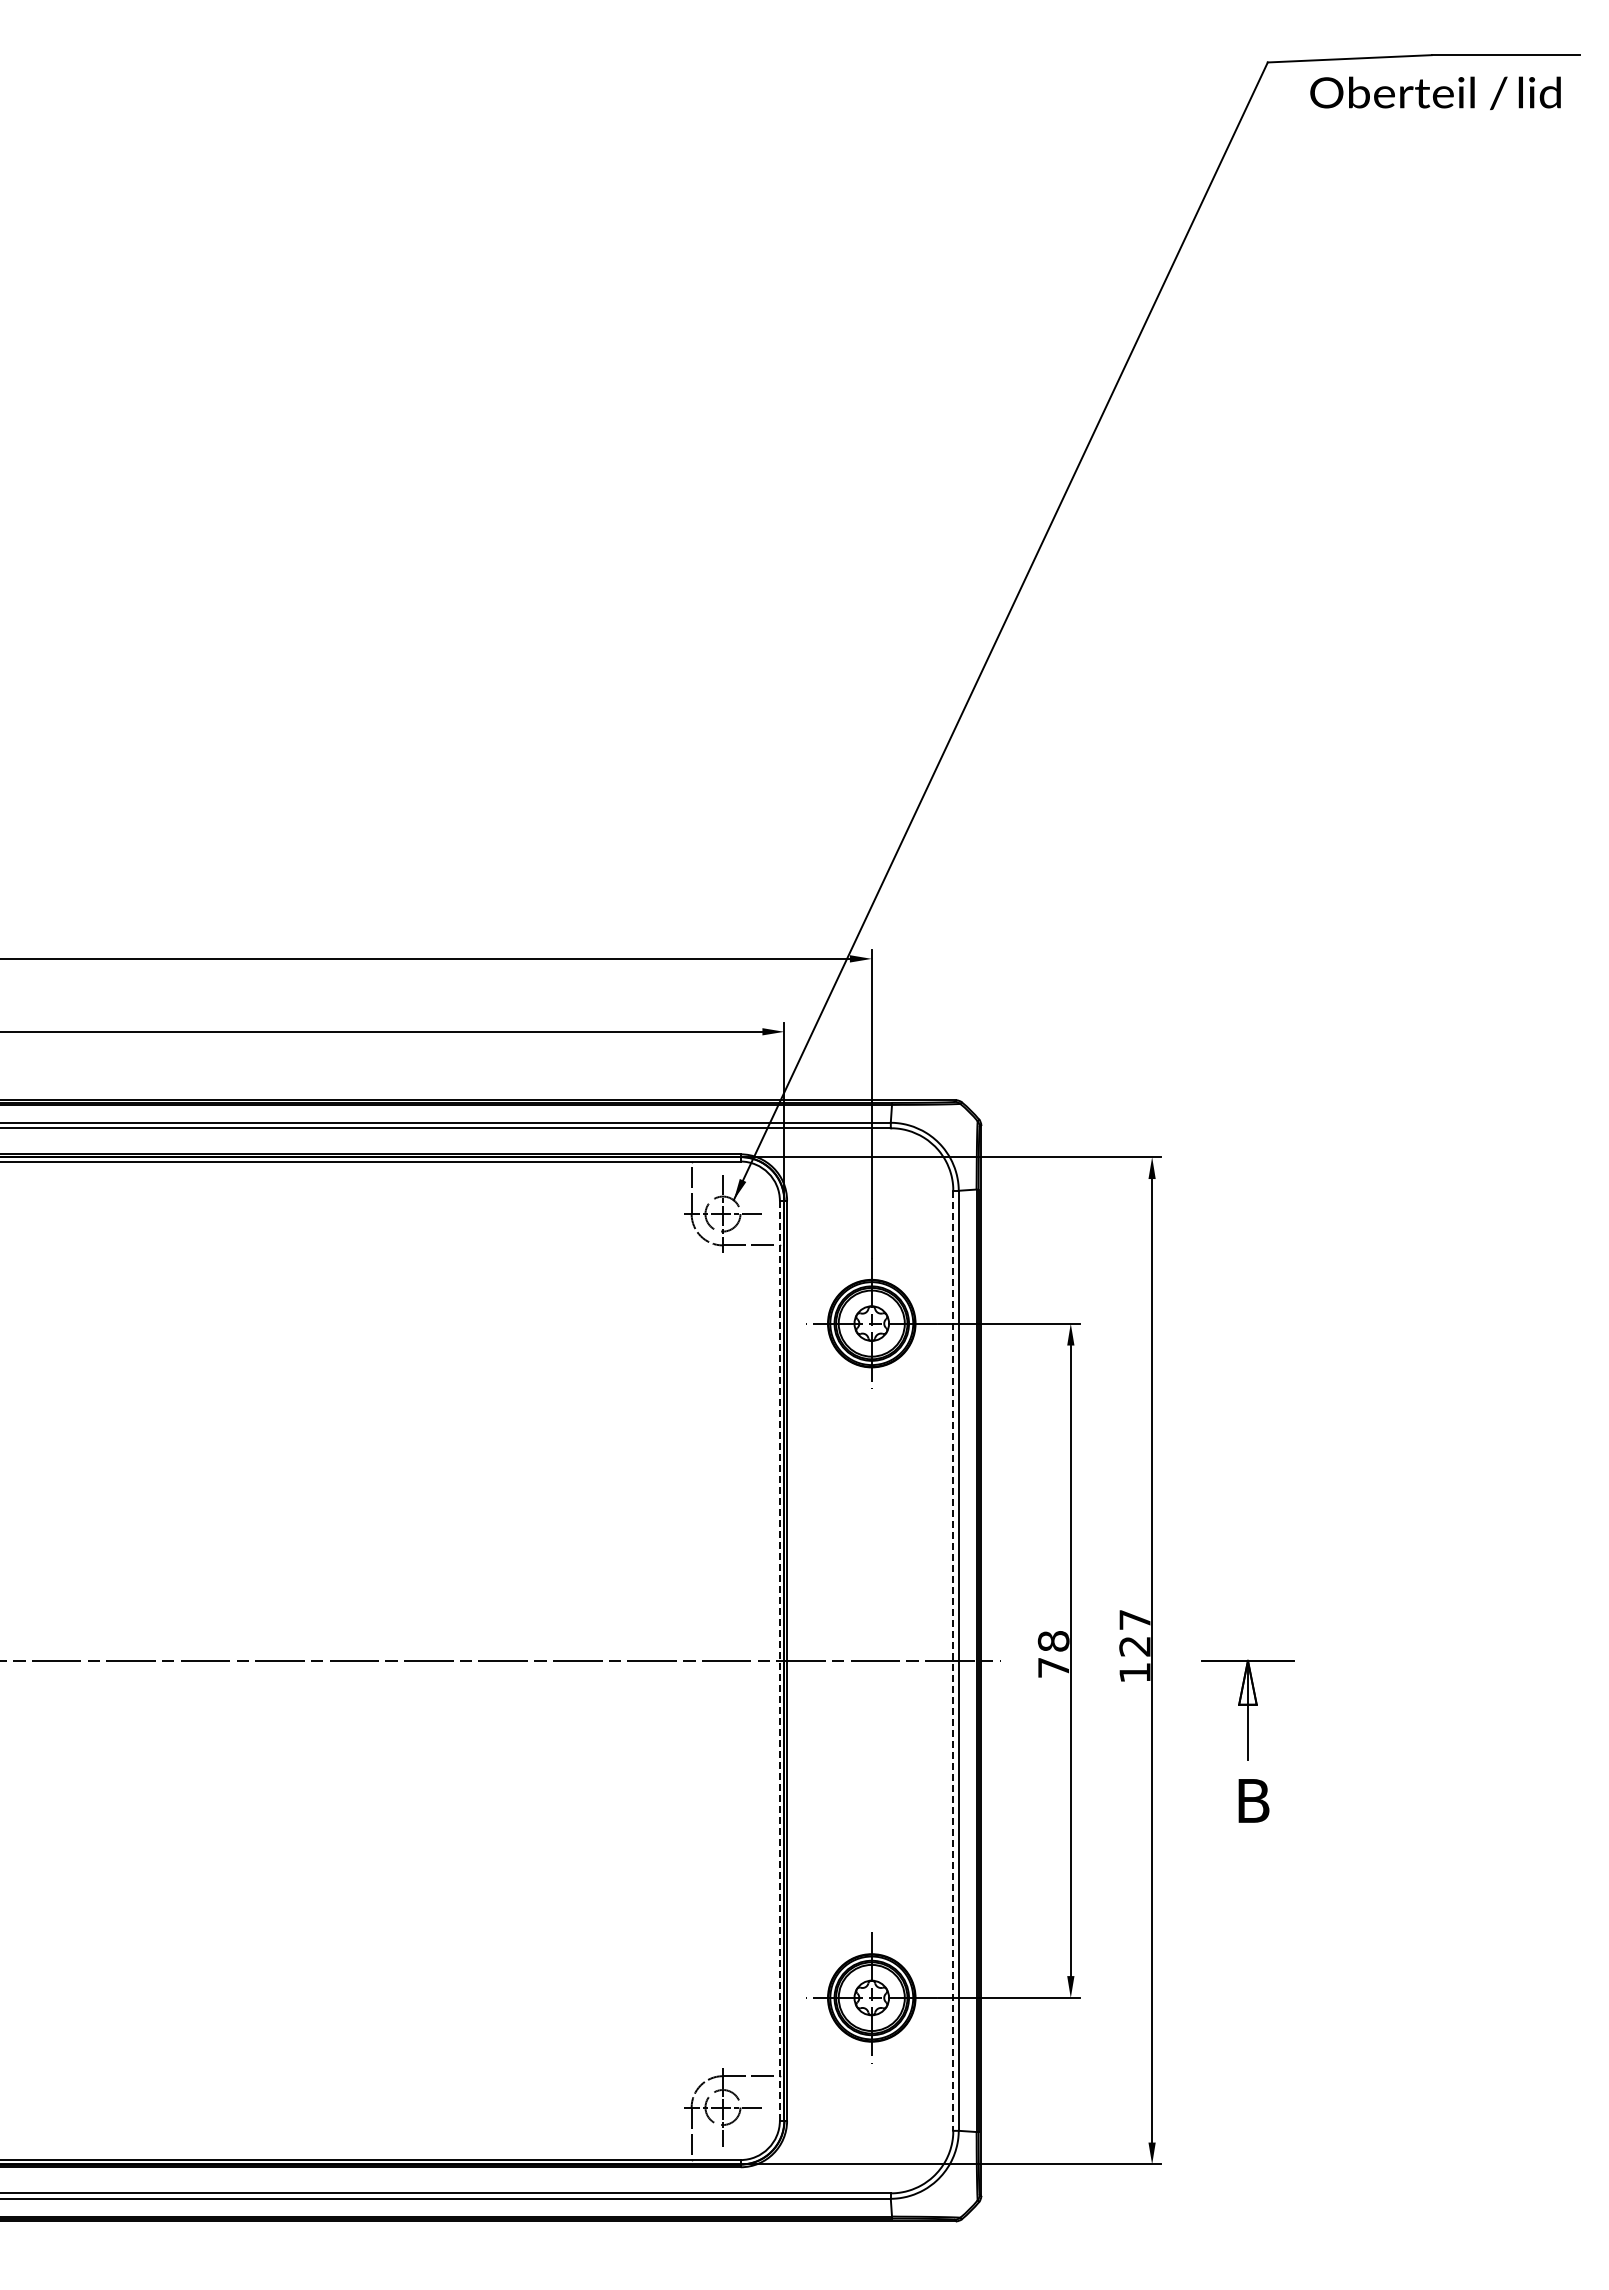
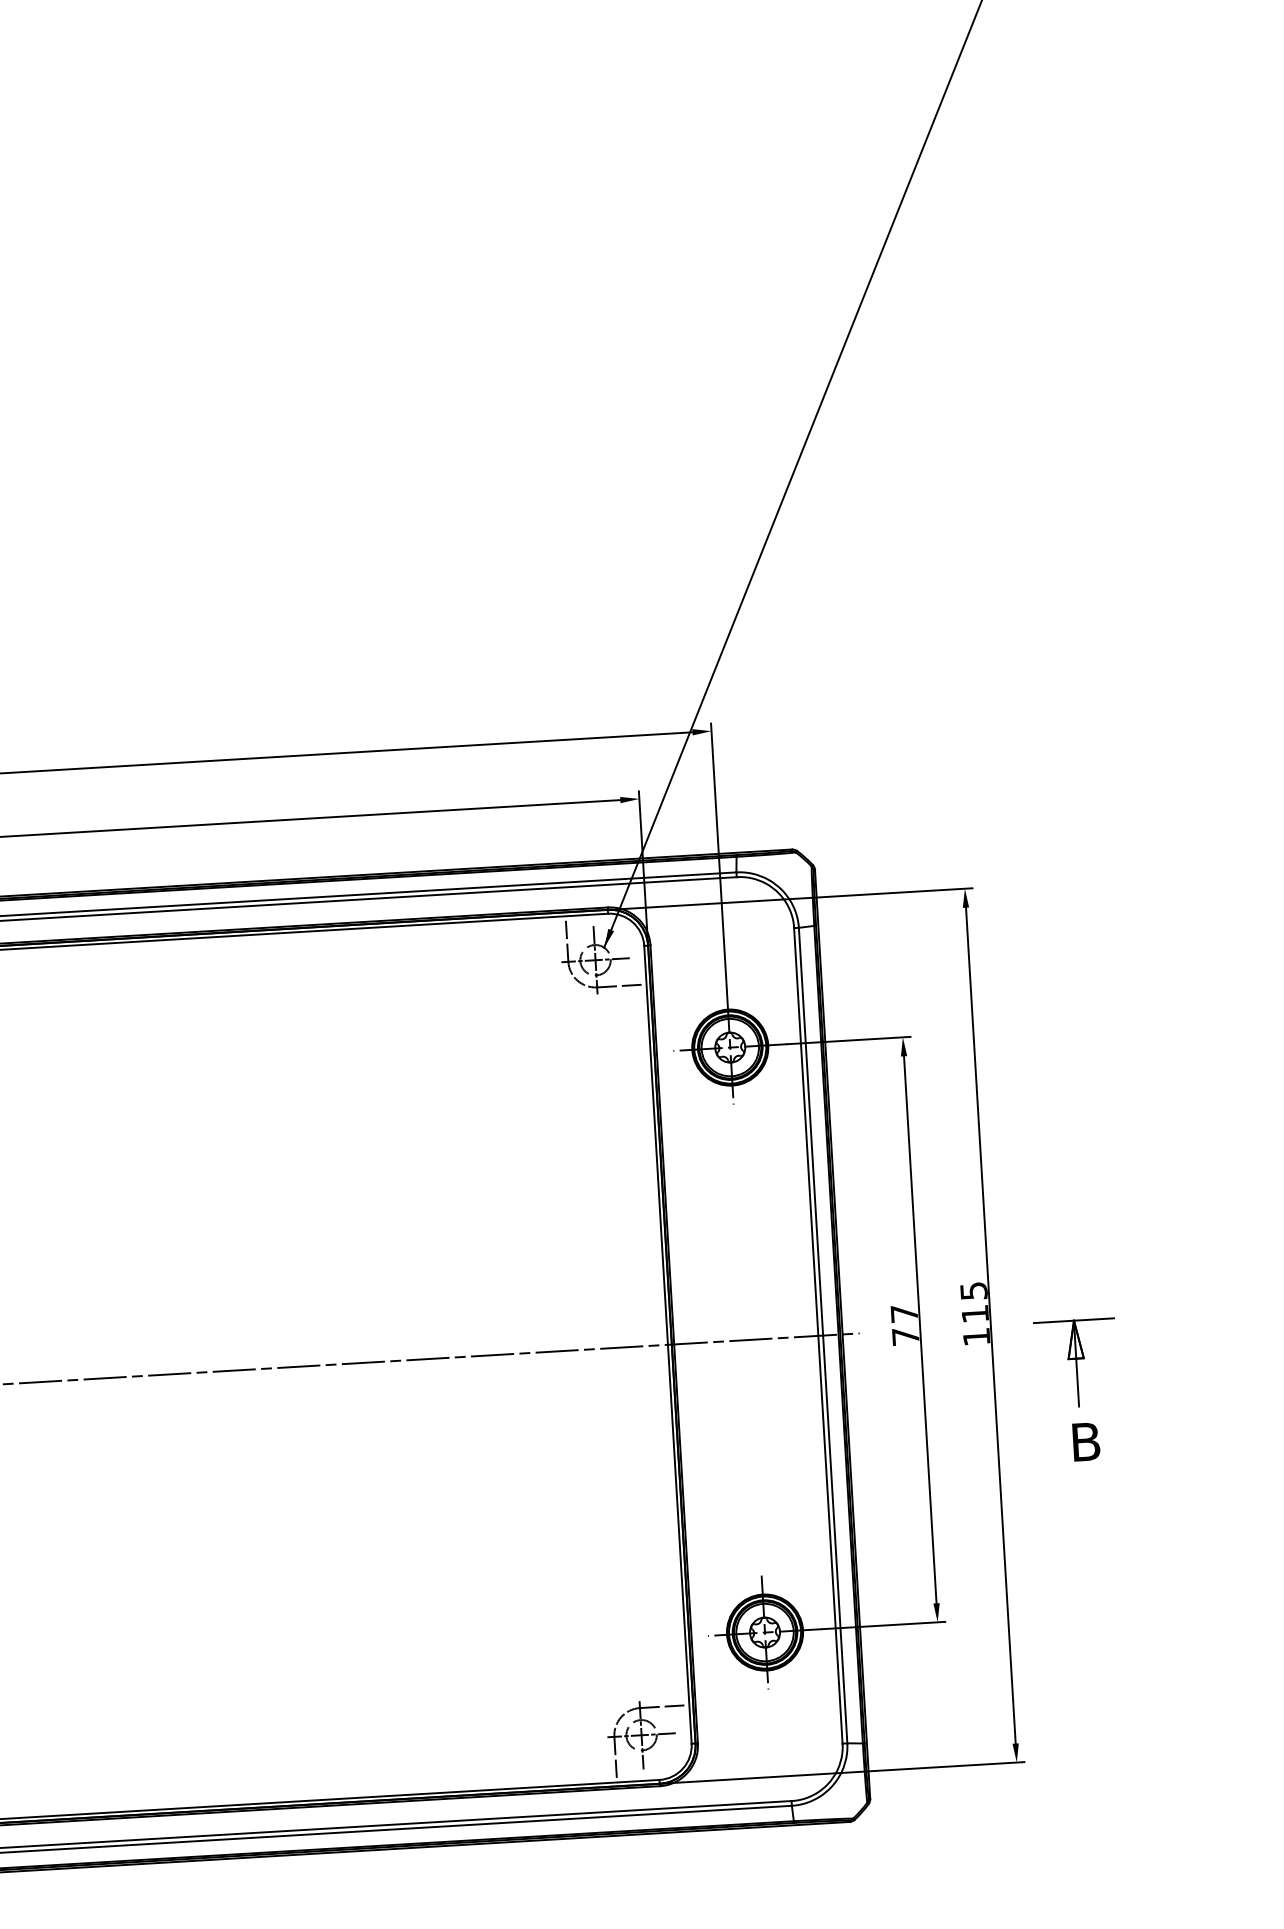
text: (1134, 1633) -> (974, 1302), 127 -> 115
text: (1053, 1641) -> (904, 1313), 78 -> 77
line: (779, 1660) -> (667, 1344), dashed -> solid
line: (953, 1661) -> (818, 1336), dashed -> solid

